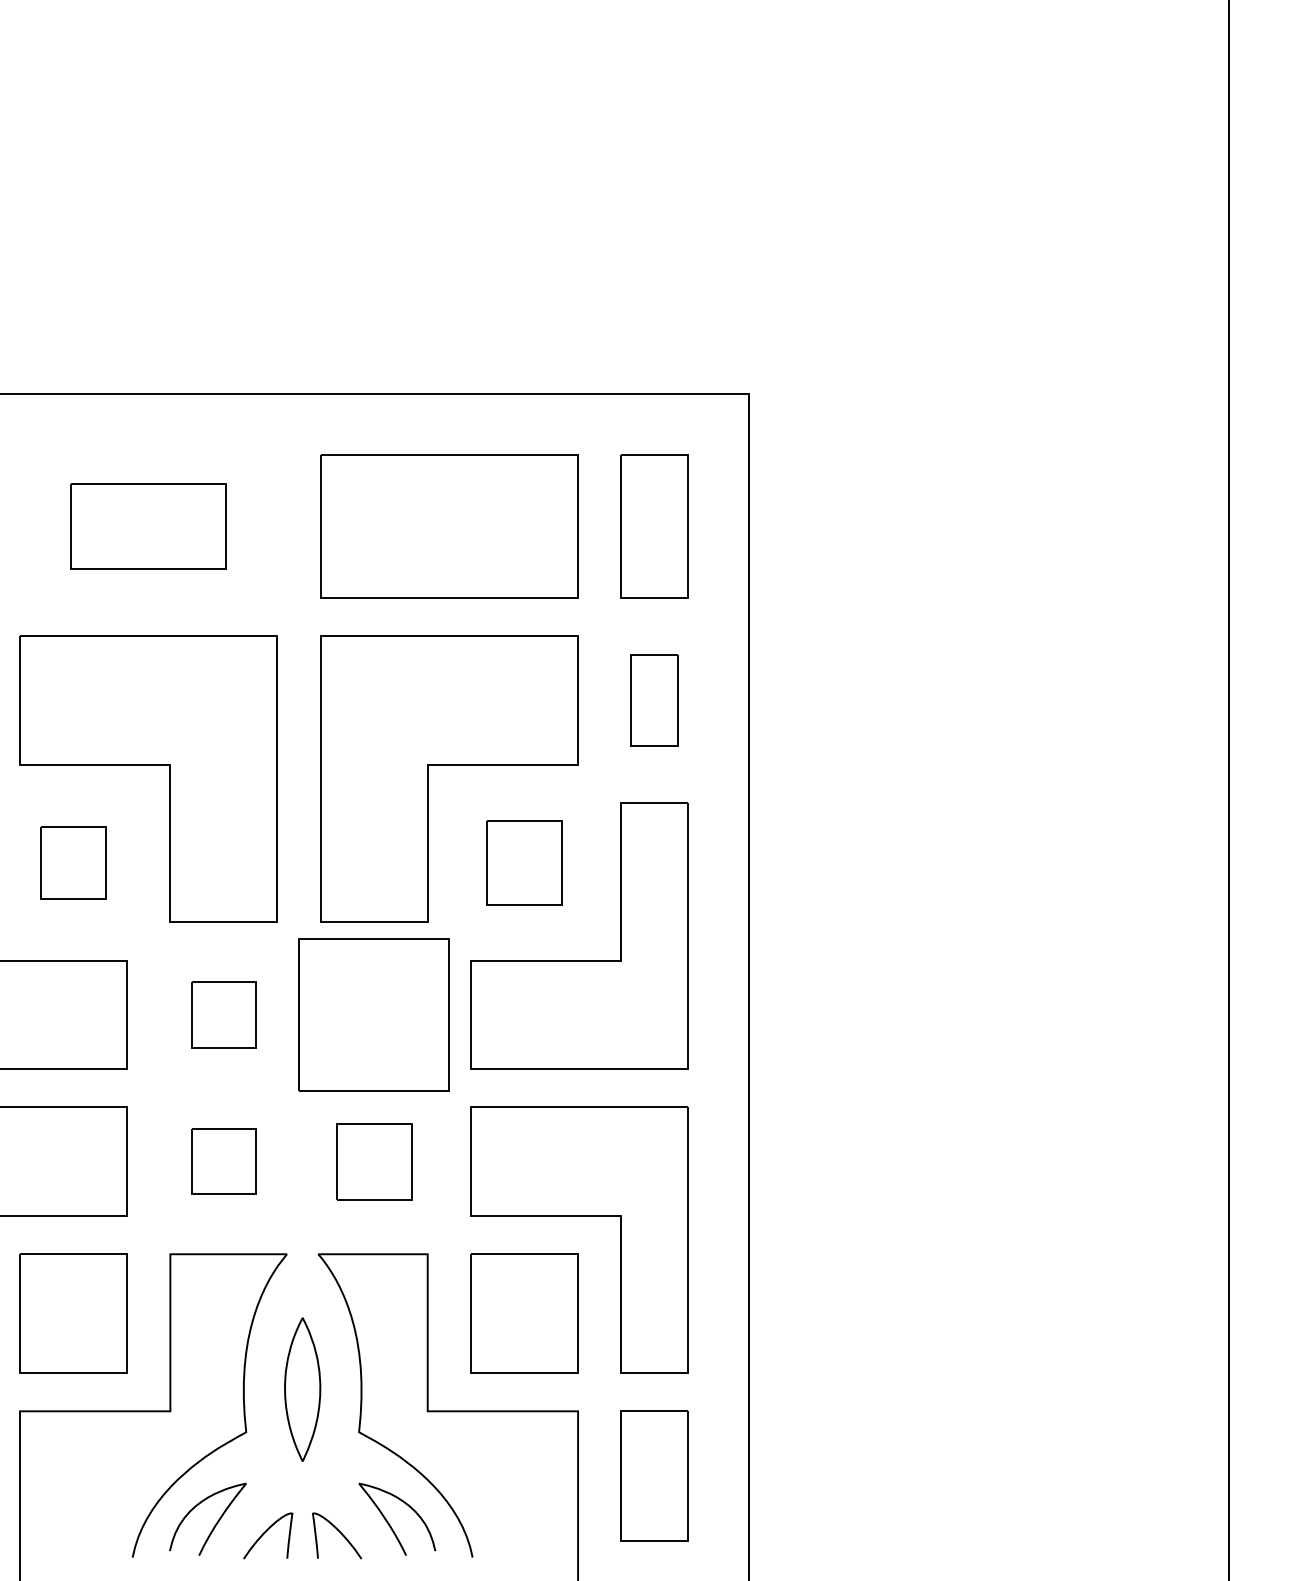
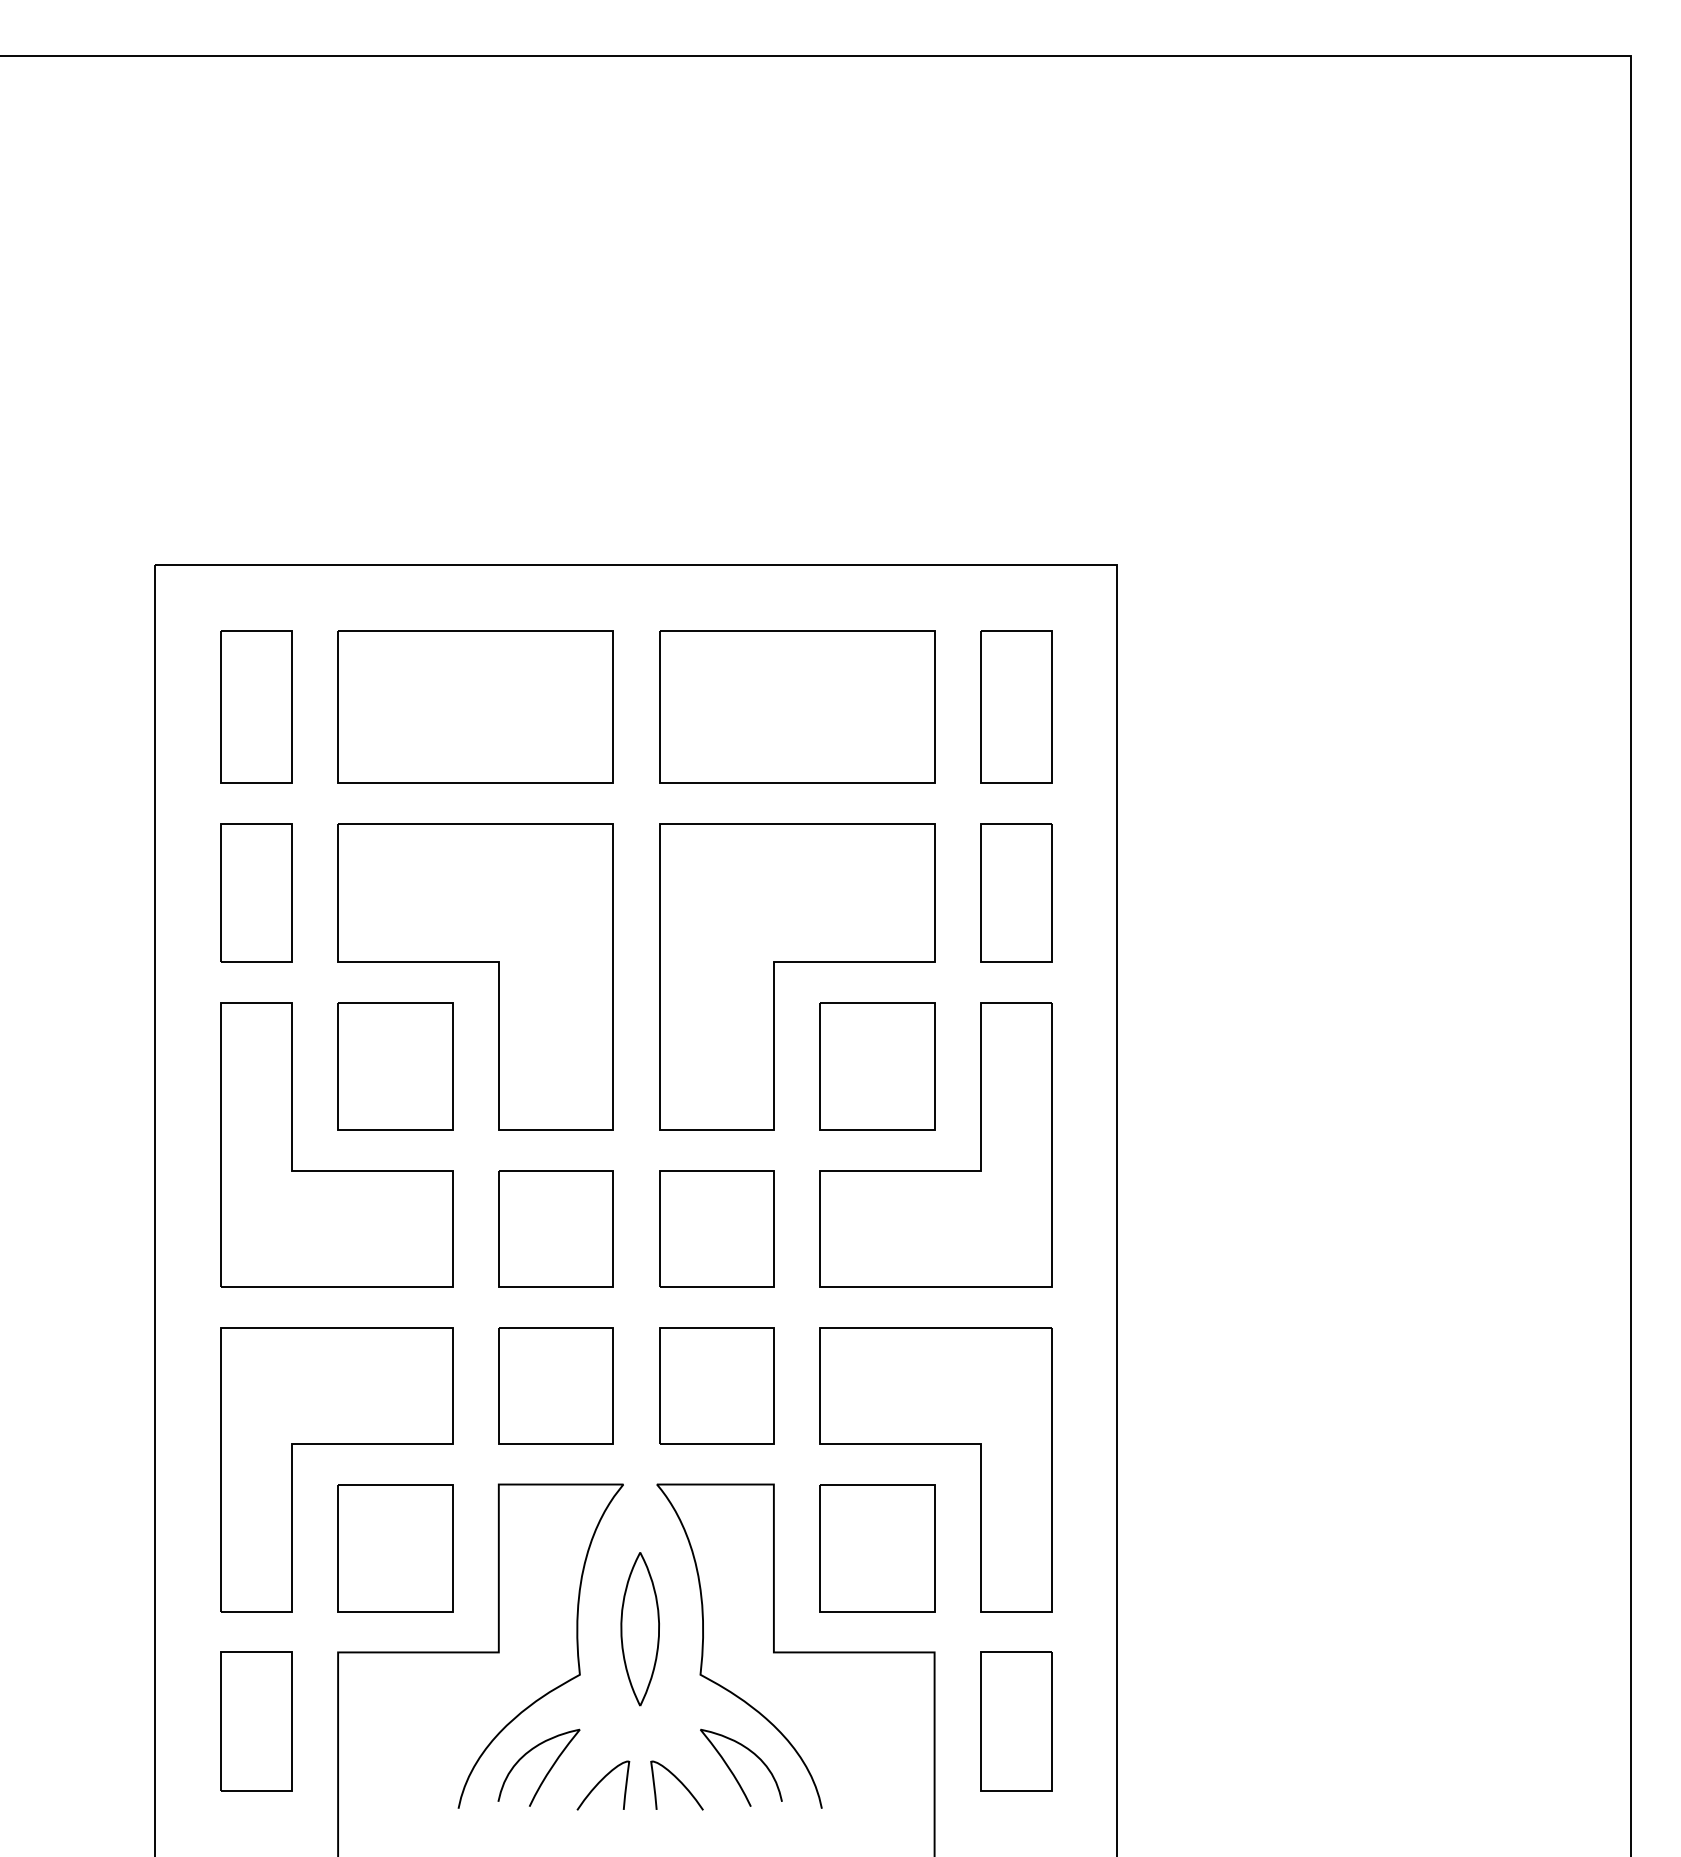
part: (148, 526) -> (475, 706), size x1.67
part: (654, 700) -> (1016, 892), size x1.43
part: (73, 863) -> (395, 1066), size x1.67
part: (524, 863) -> (877, 1066), size x1.43
part: (223, 1014) -> (555, 1228), size x1.67
part: (374, 1014) -> (716, 1228), size x0.71
part: (223, 1161) -> (555, 1385), size x1.67
part: (374, 1161) -> (716, 1385), size x1.43

